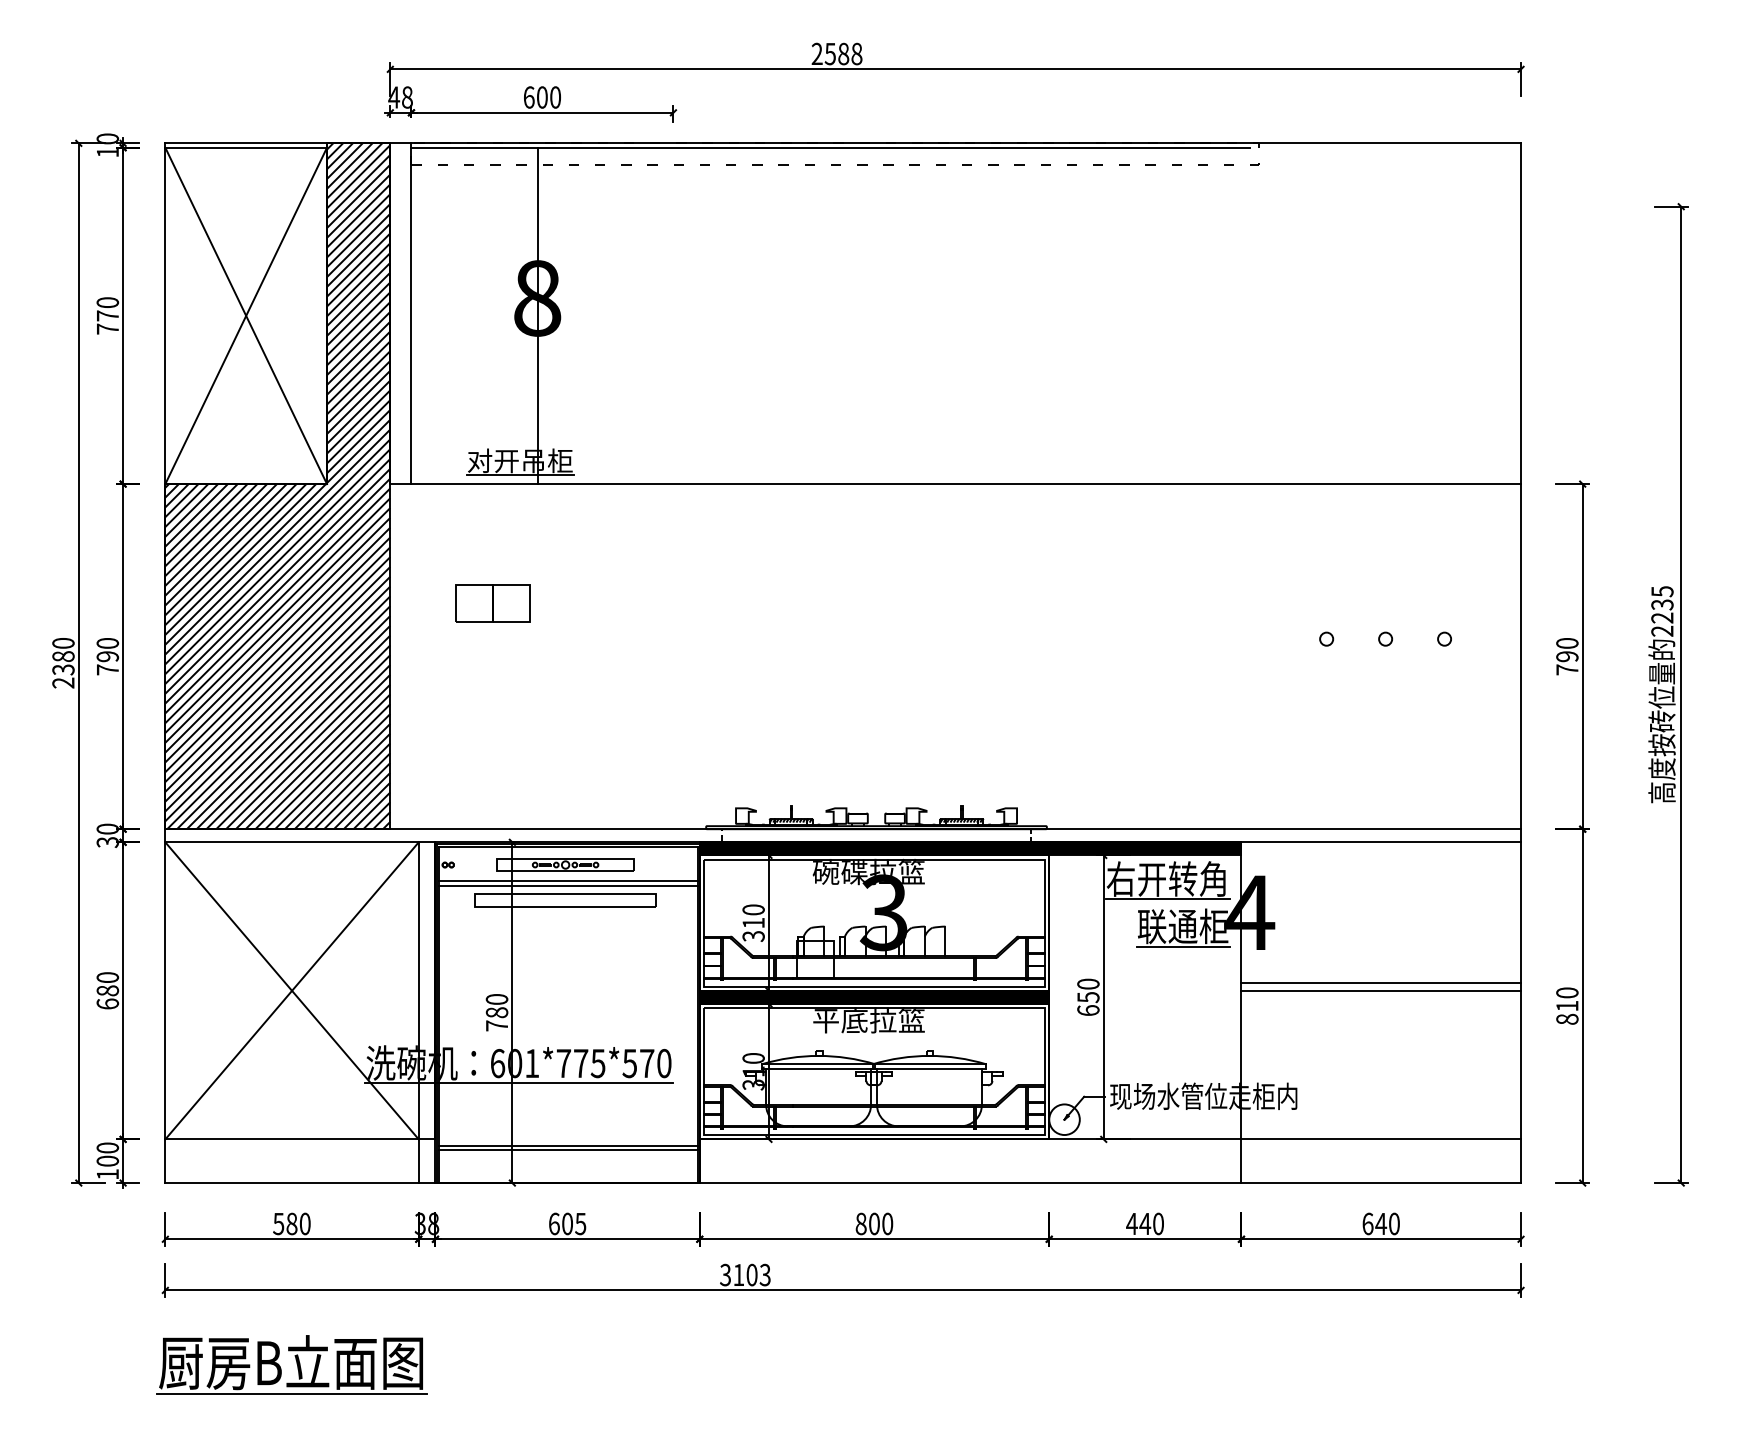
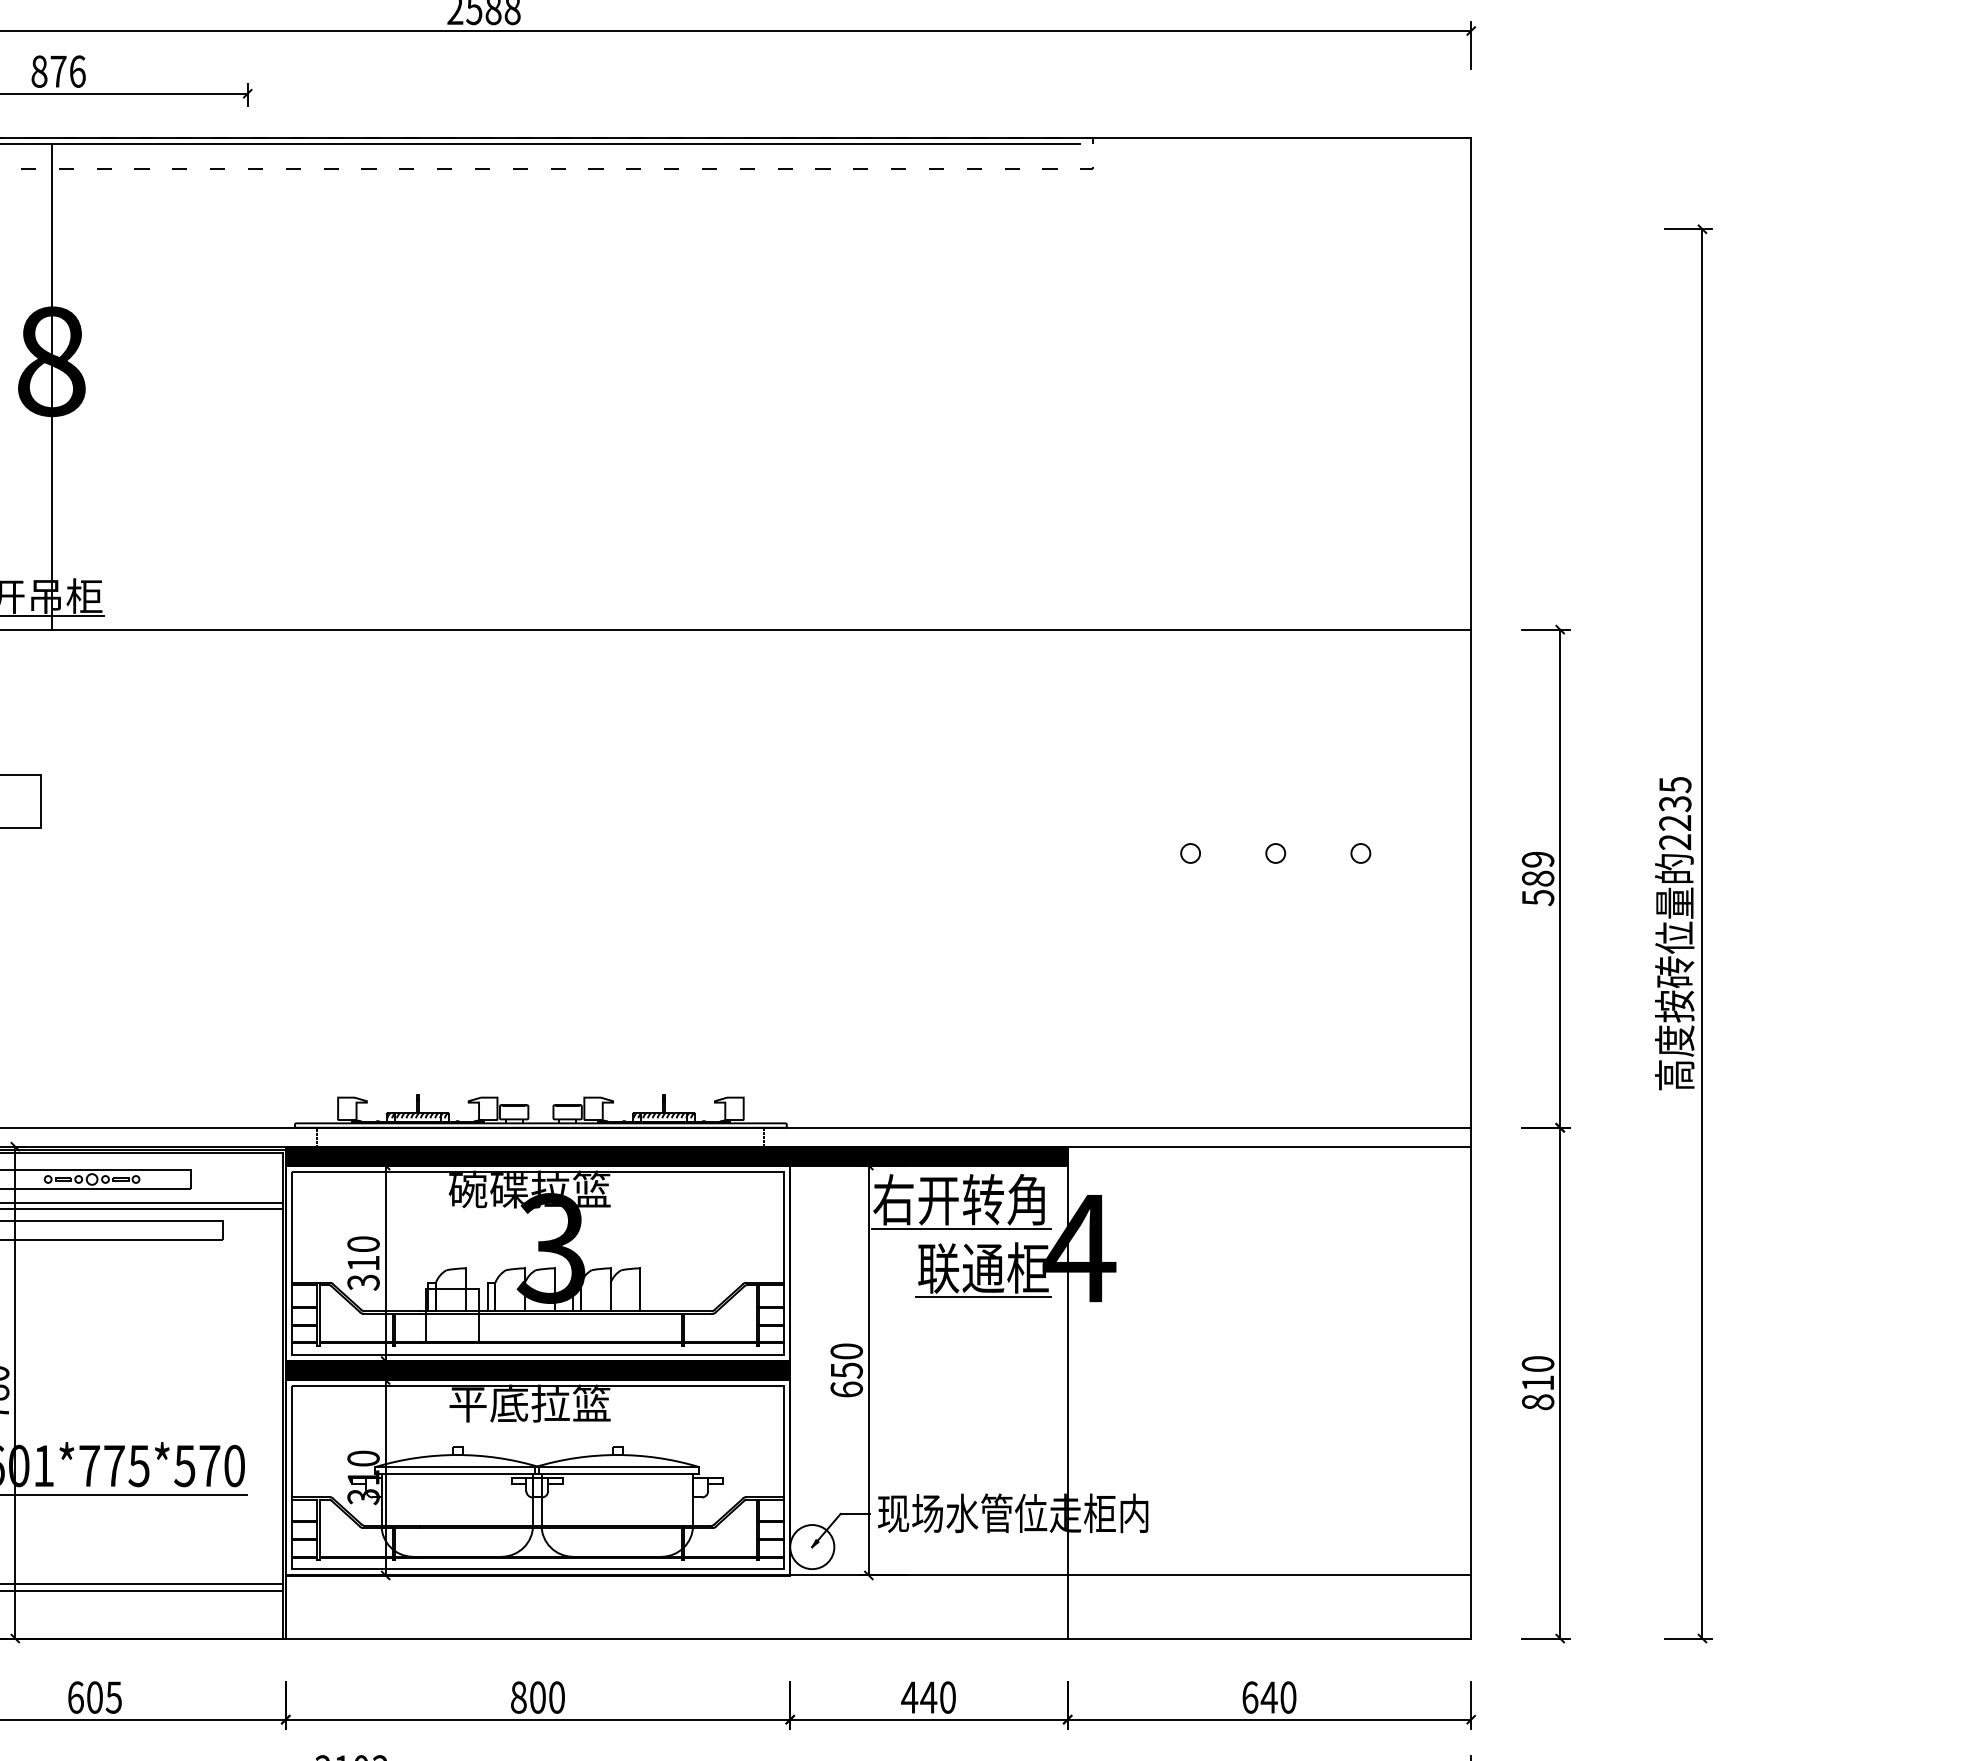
text: (542, 97) -> (58, 71), 600 -> 876
text: (1567, 656) -> (1538, 878), 790 -> 589
line: (1381, 982) -> (1269, 1349), removed
line: (1381, 990) -> (1269, 1360), removed

